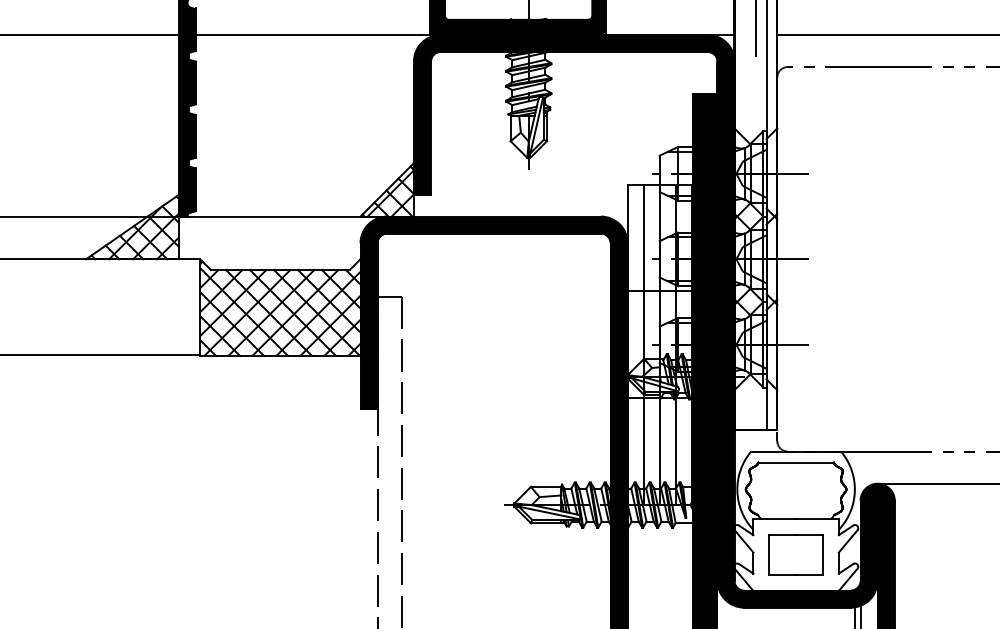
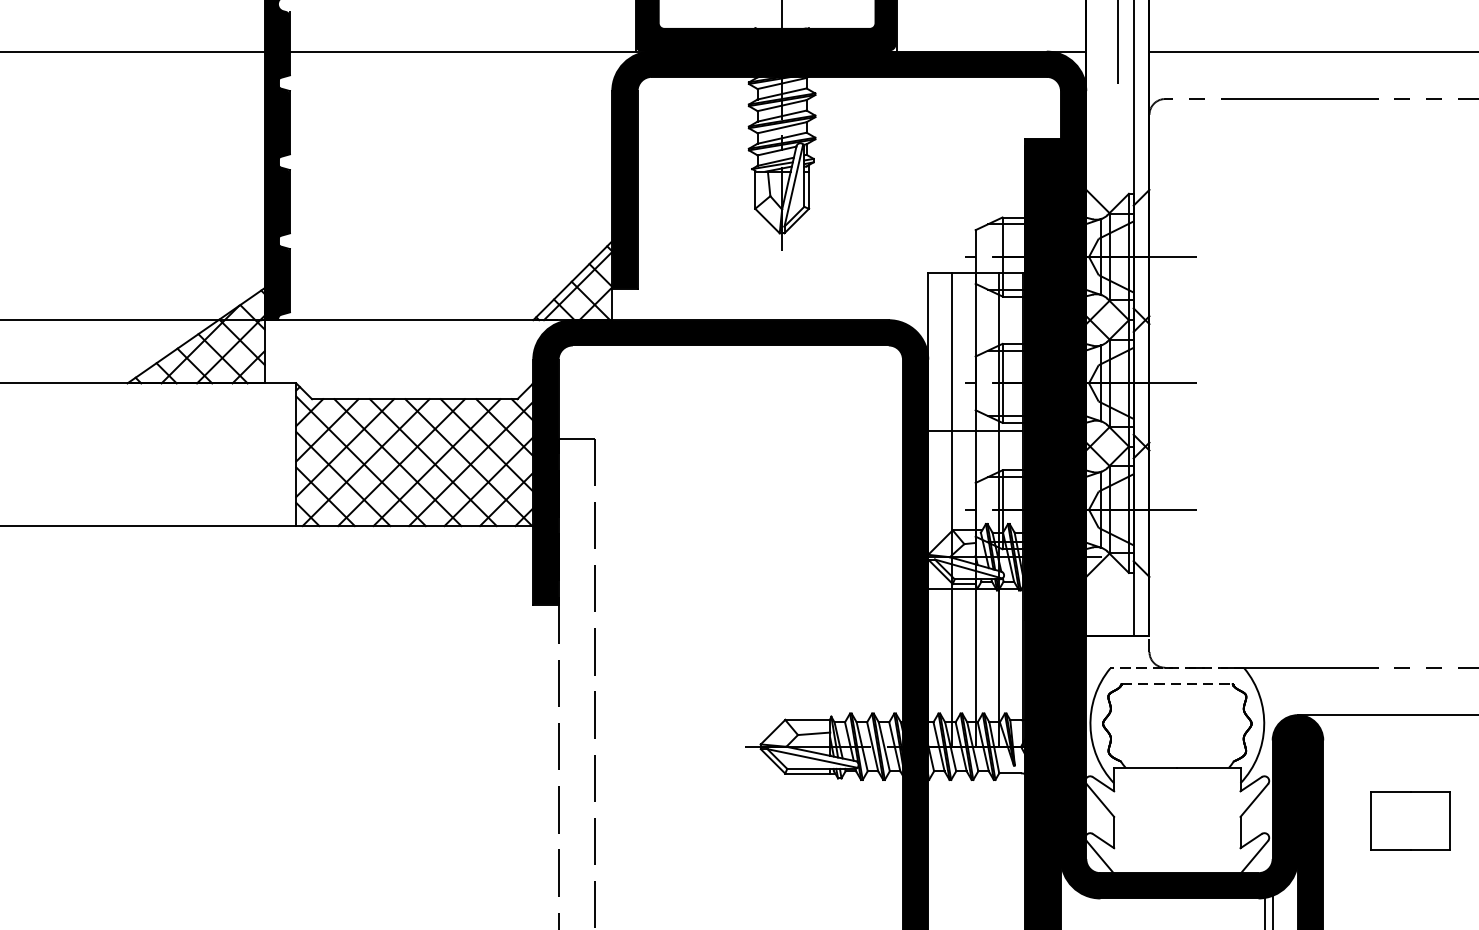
line: (795, 452) -> (1176, 669), solid -> dashed
line: (796, 462) -> (1177, 683), solid -> dashed
part: (795, 554) -> (1410, 819), moved

